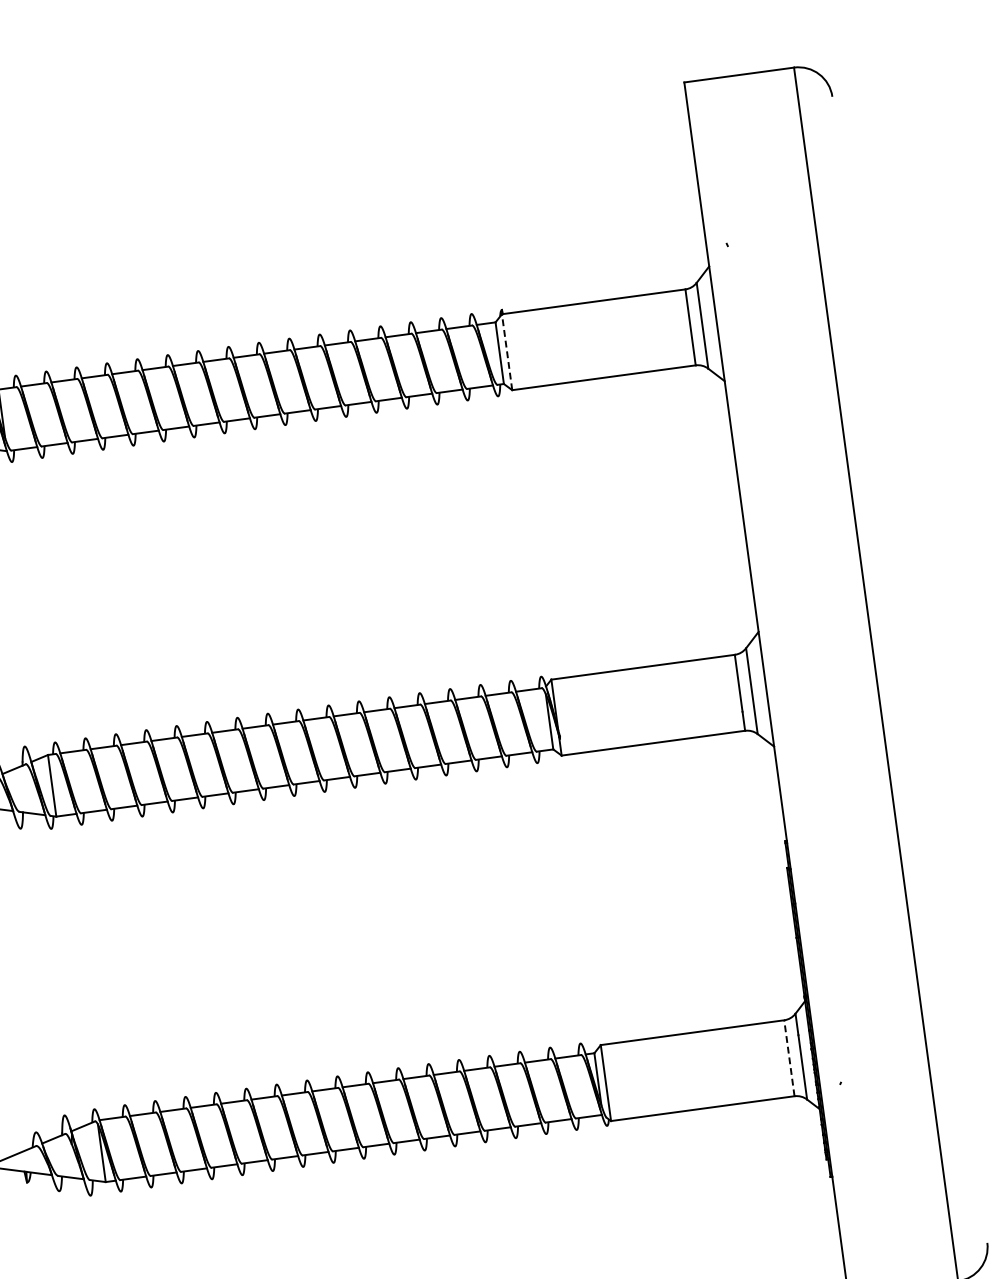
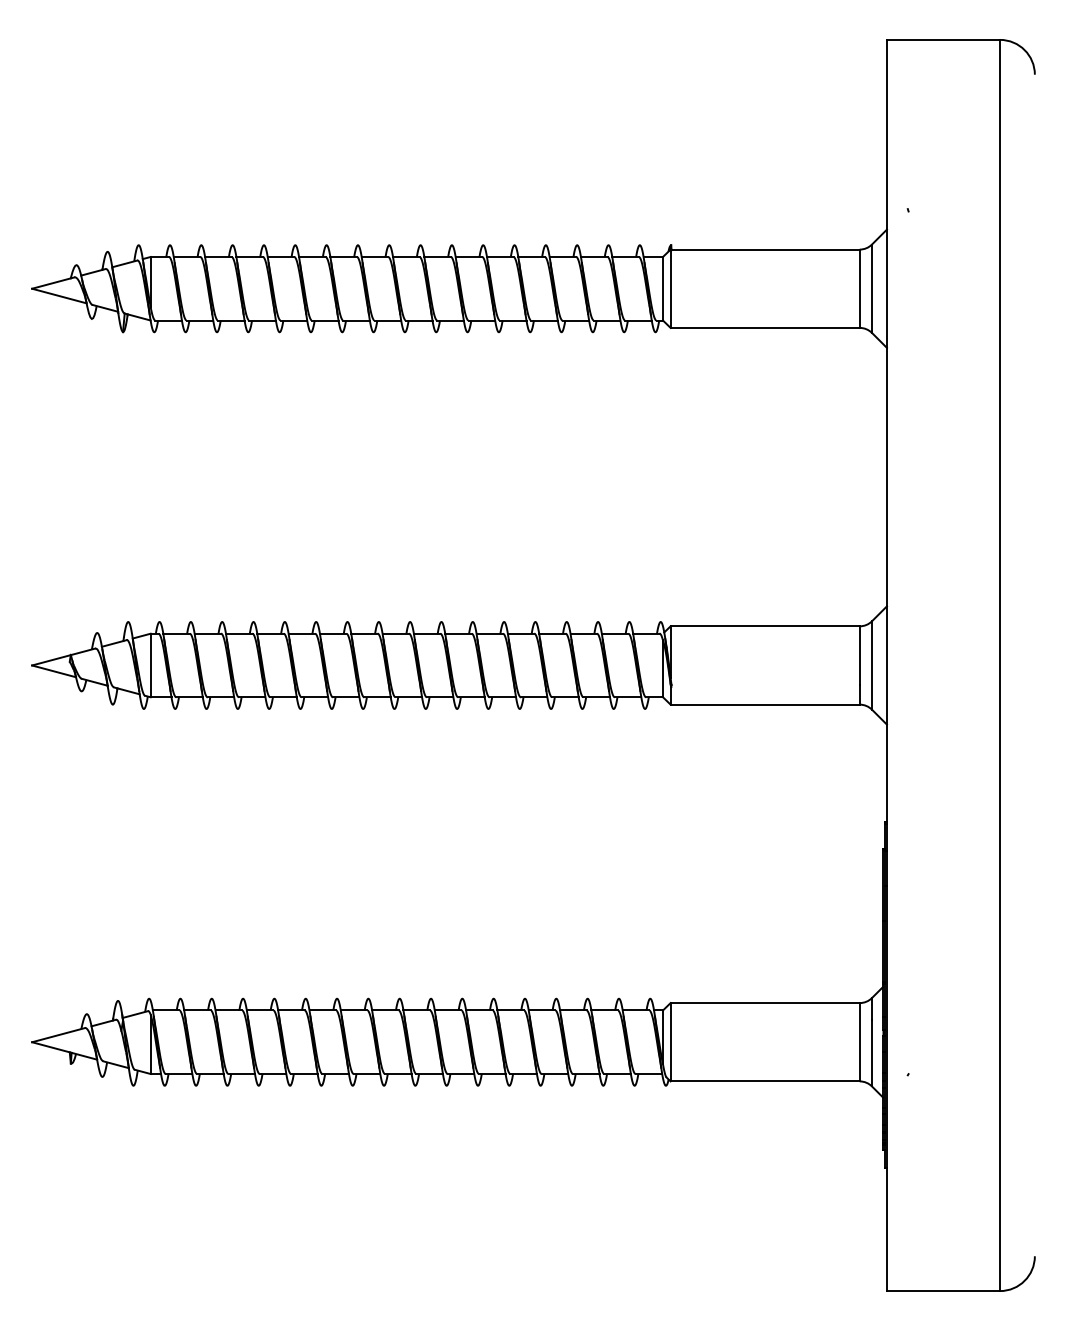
line: (506, 351) -> (670, 288), dashed -> solid
line: (789, 1057) -> (859, 1041), dashed -> solid

